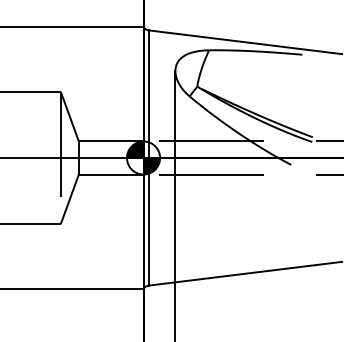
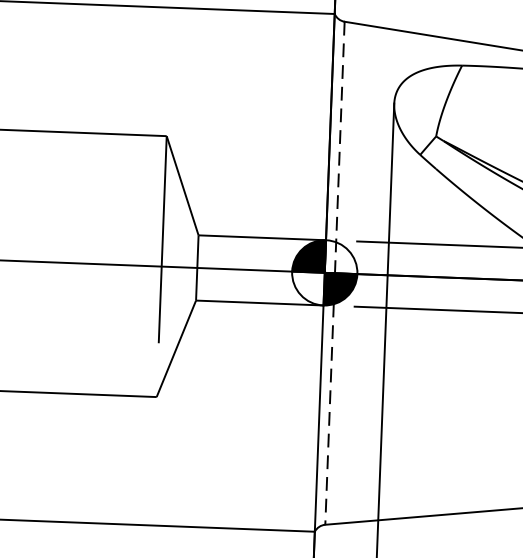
line: (148, 158) -> (334, 274), solid -> dashed

